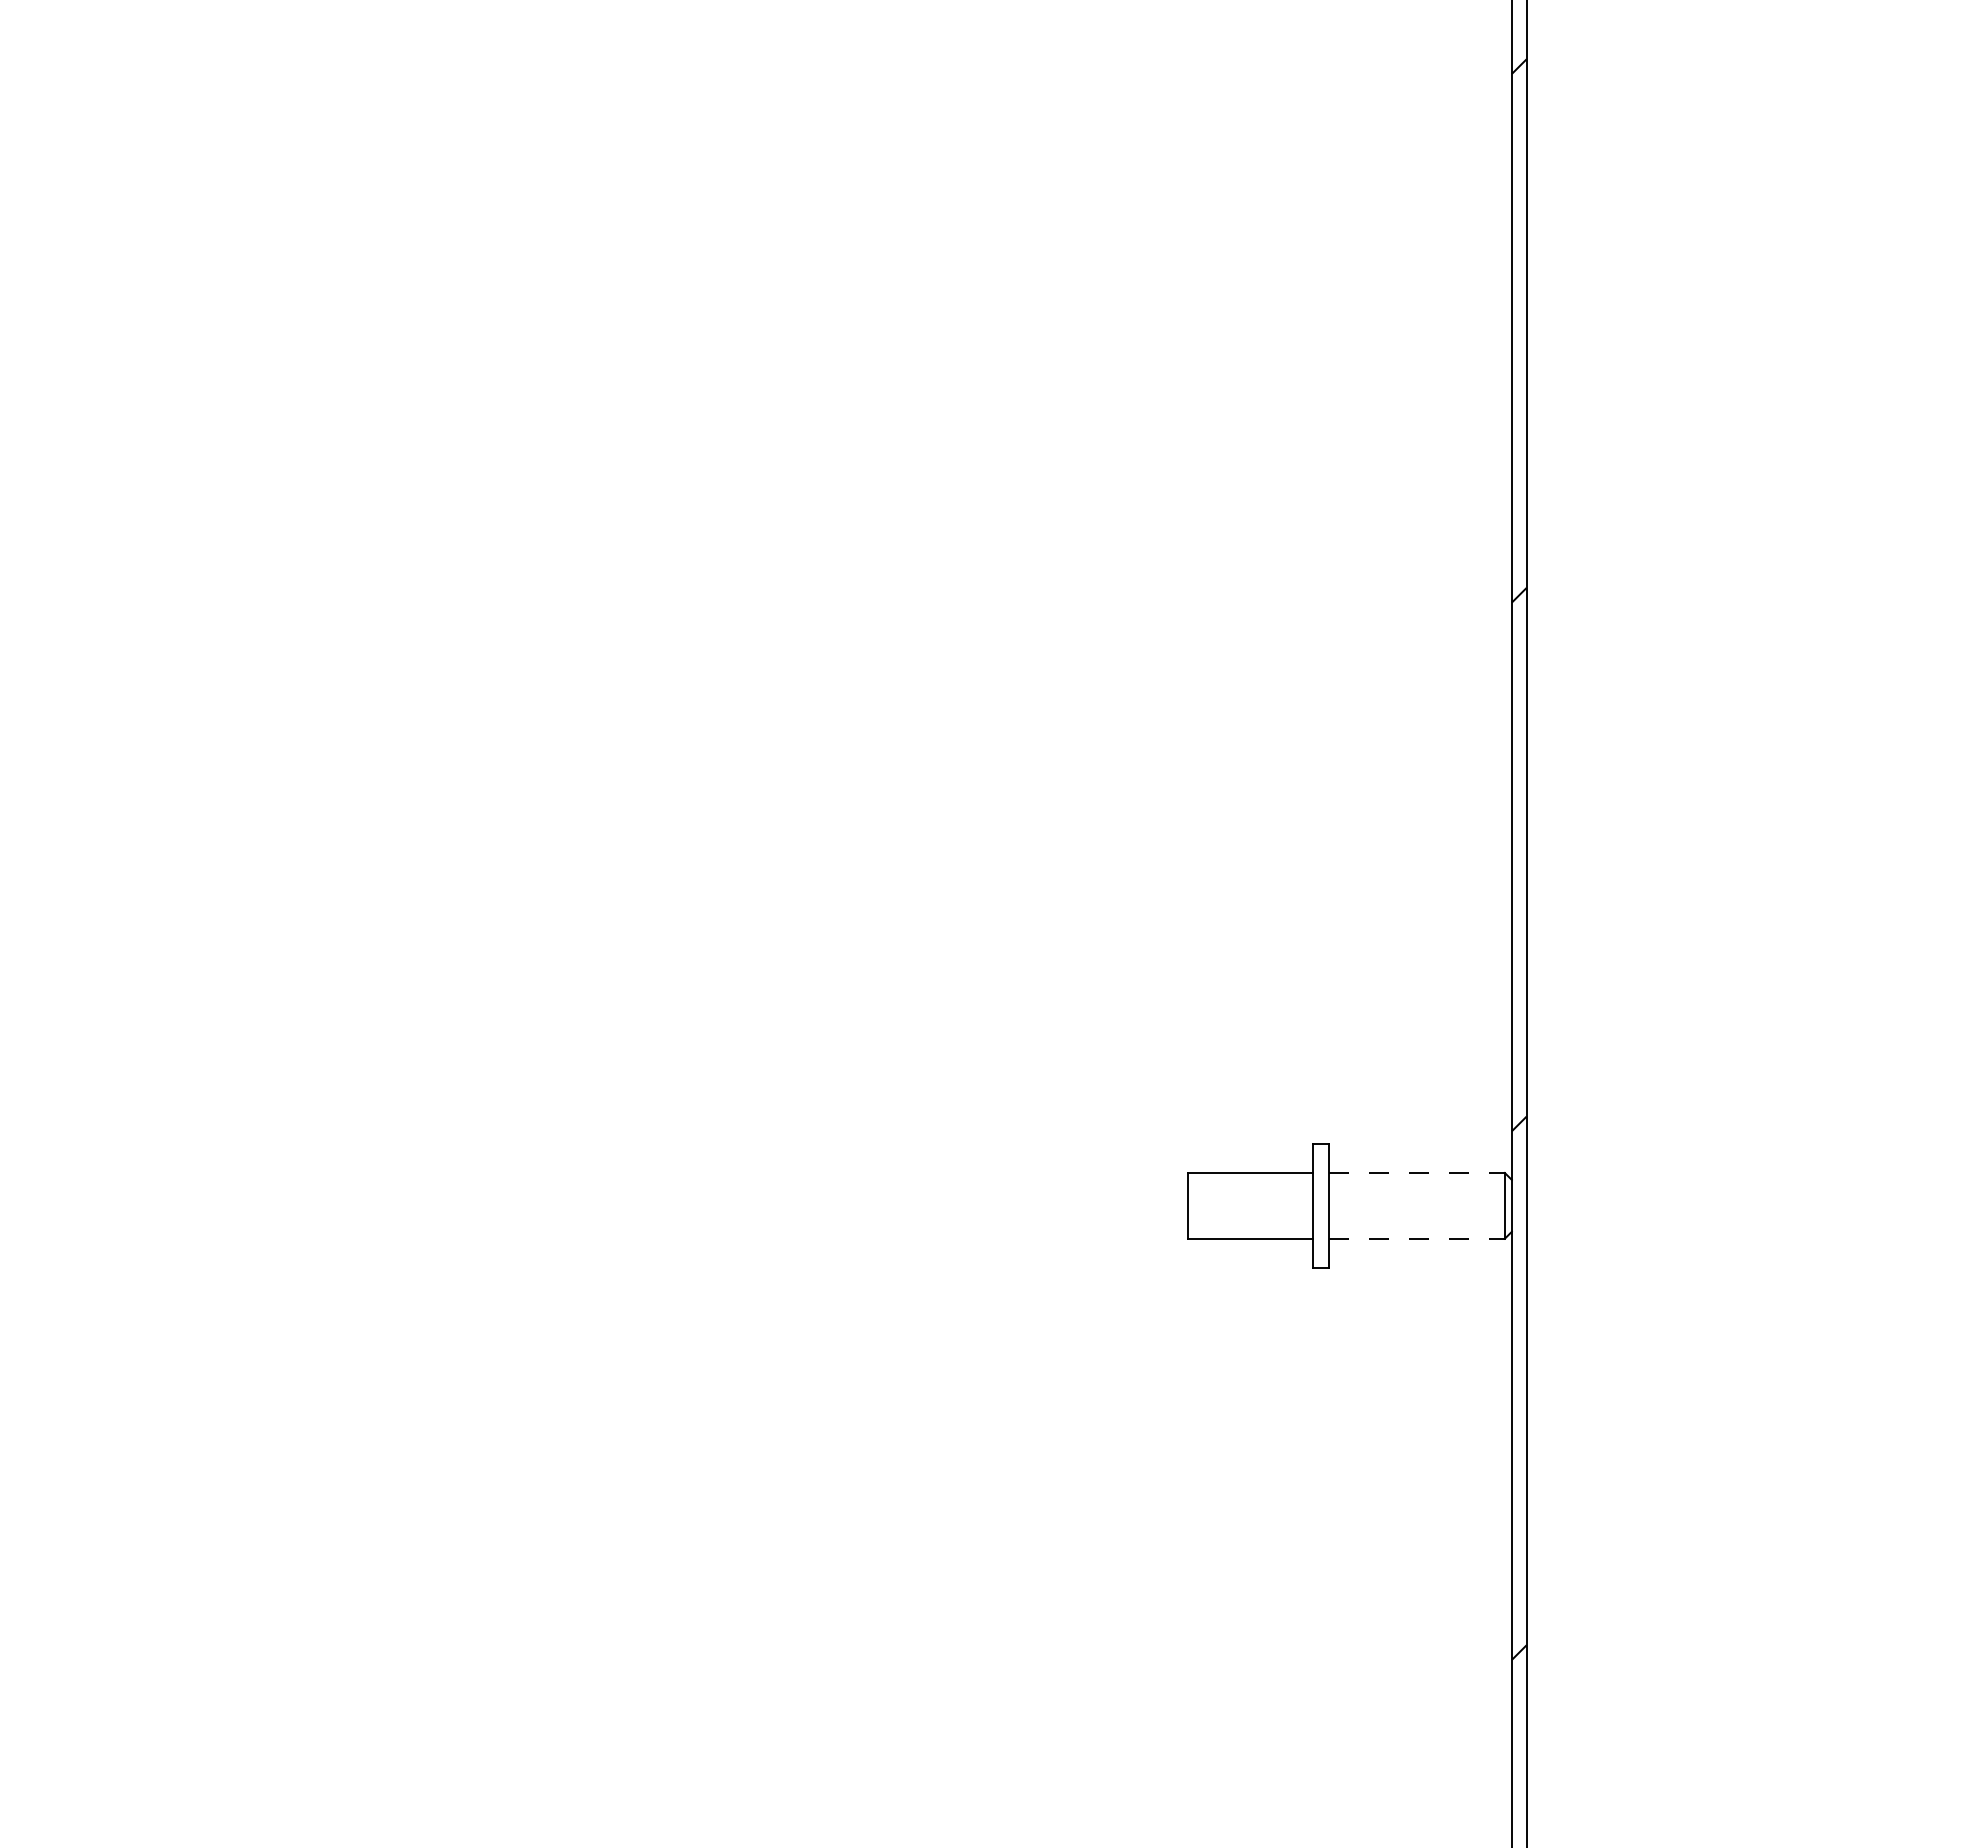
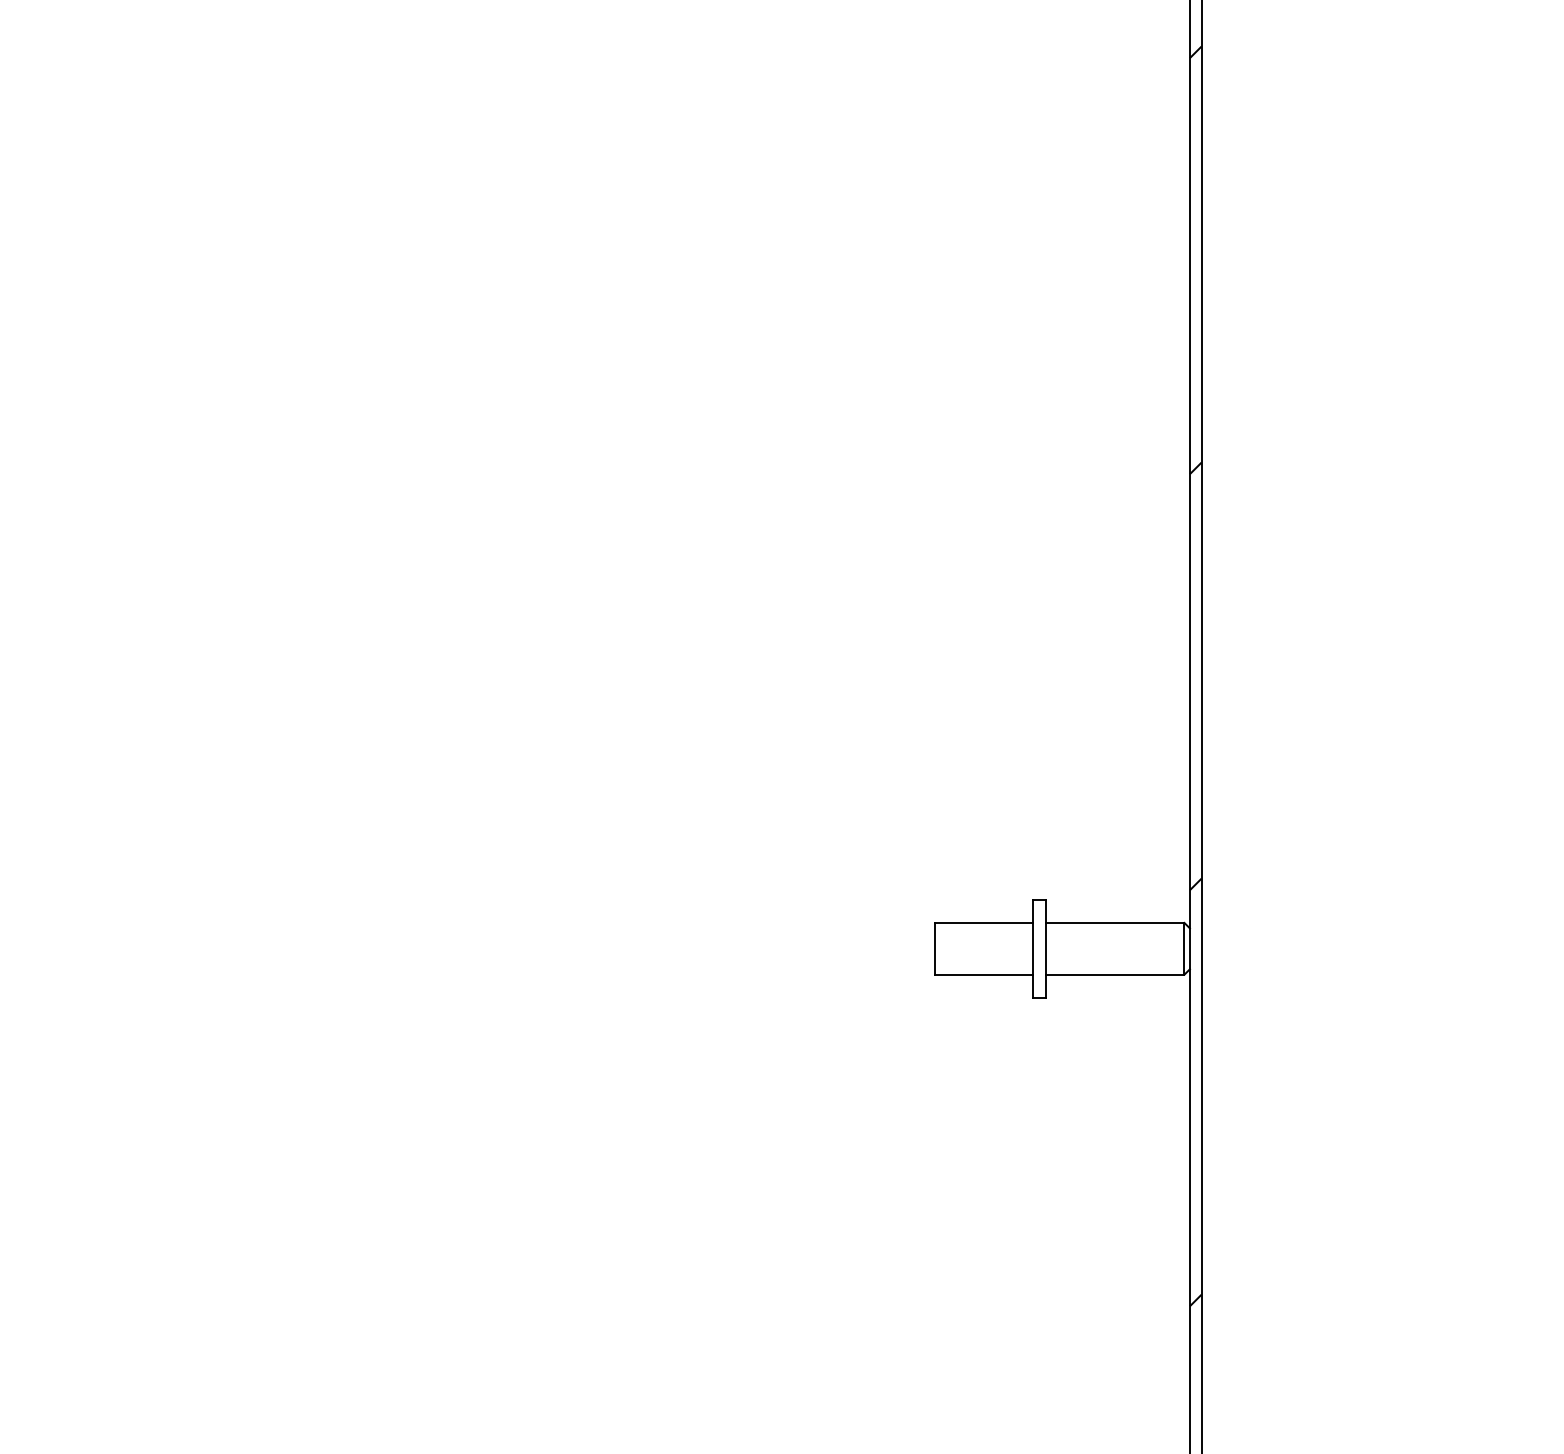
line: (1417, 1172) -> (1115, 922), dashed -> solid
line: (1417, 1238) -> (1115, 974), dashed -> solid

